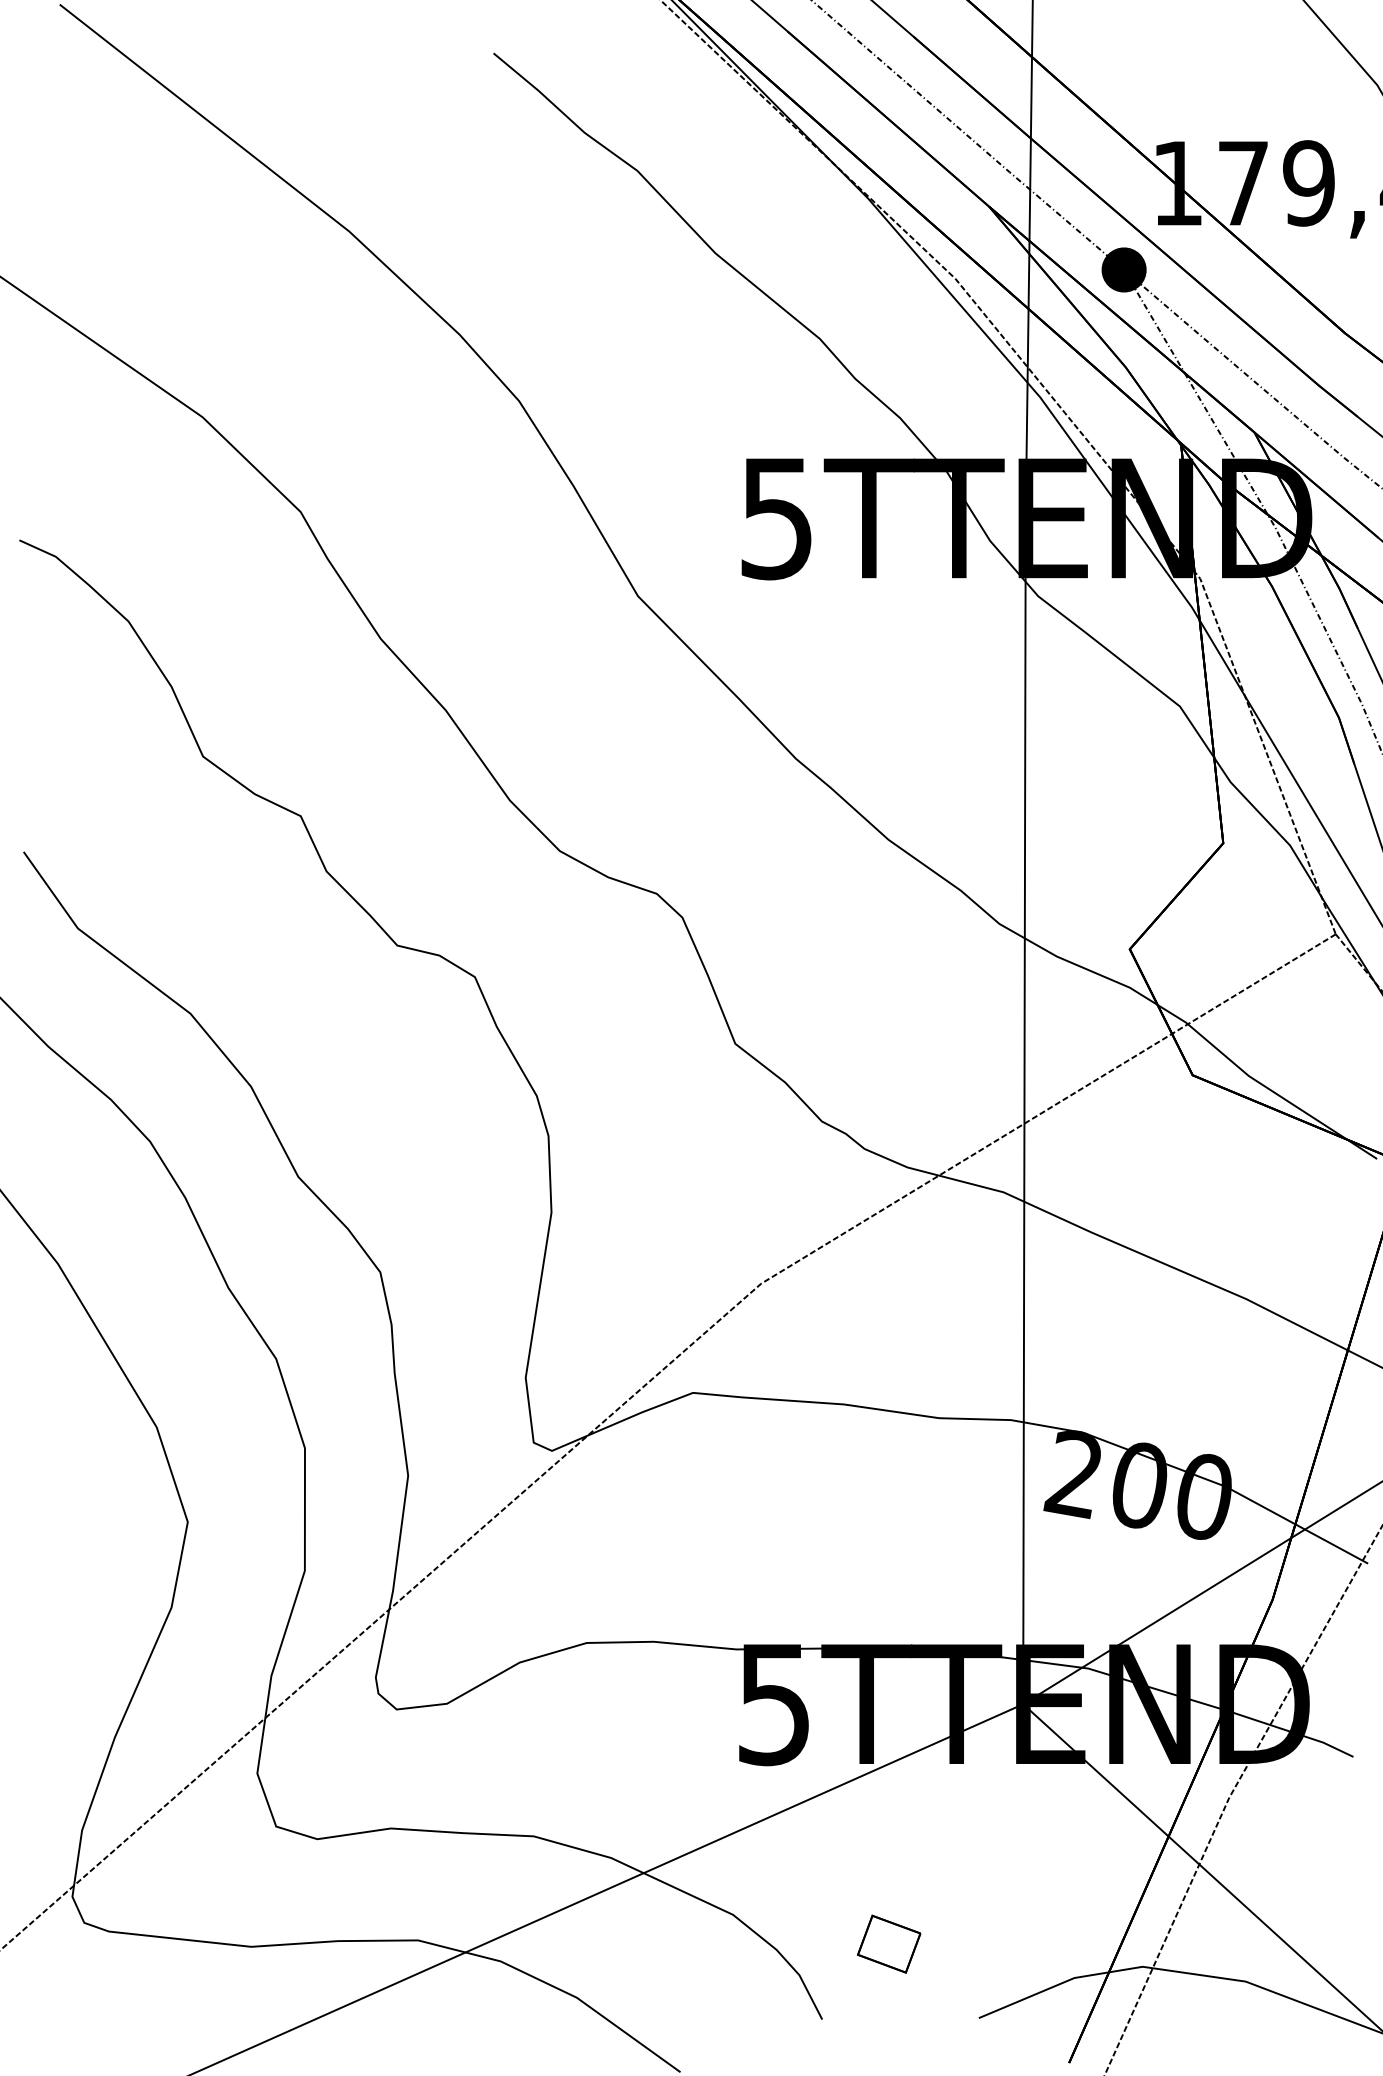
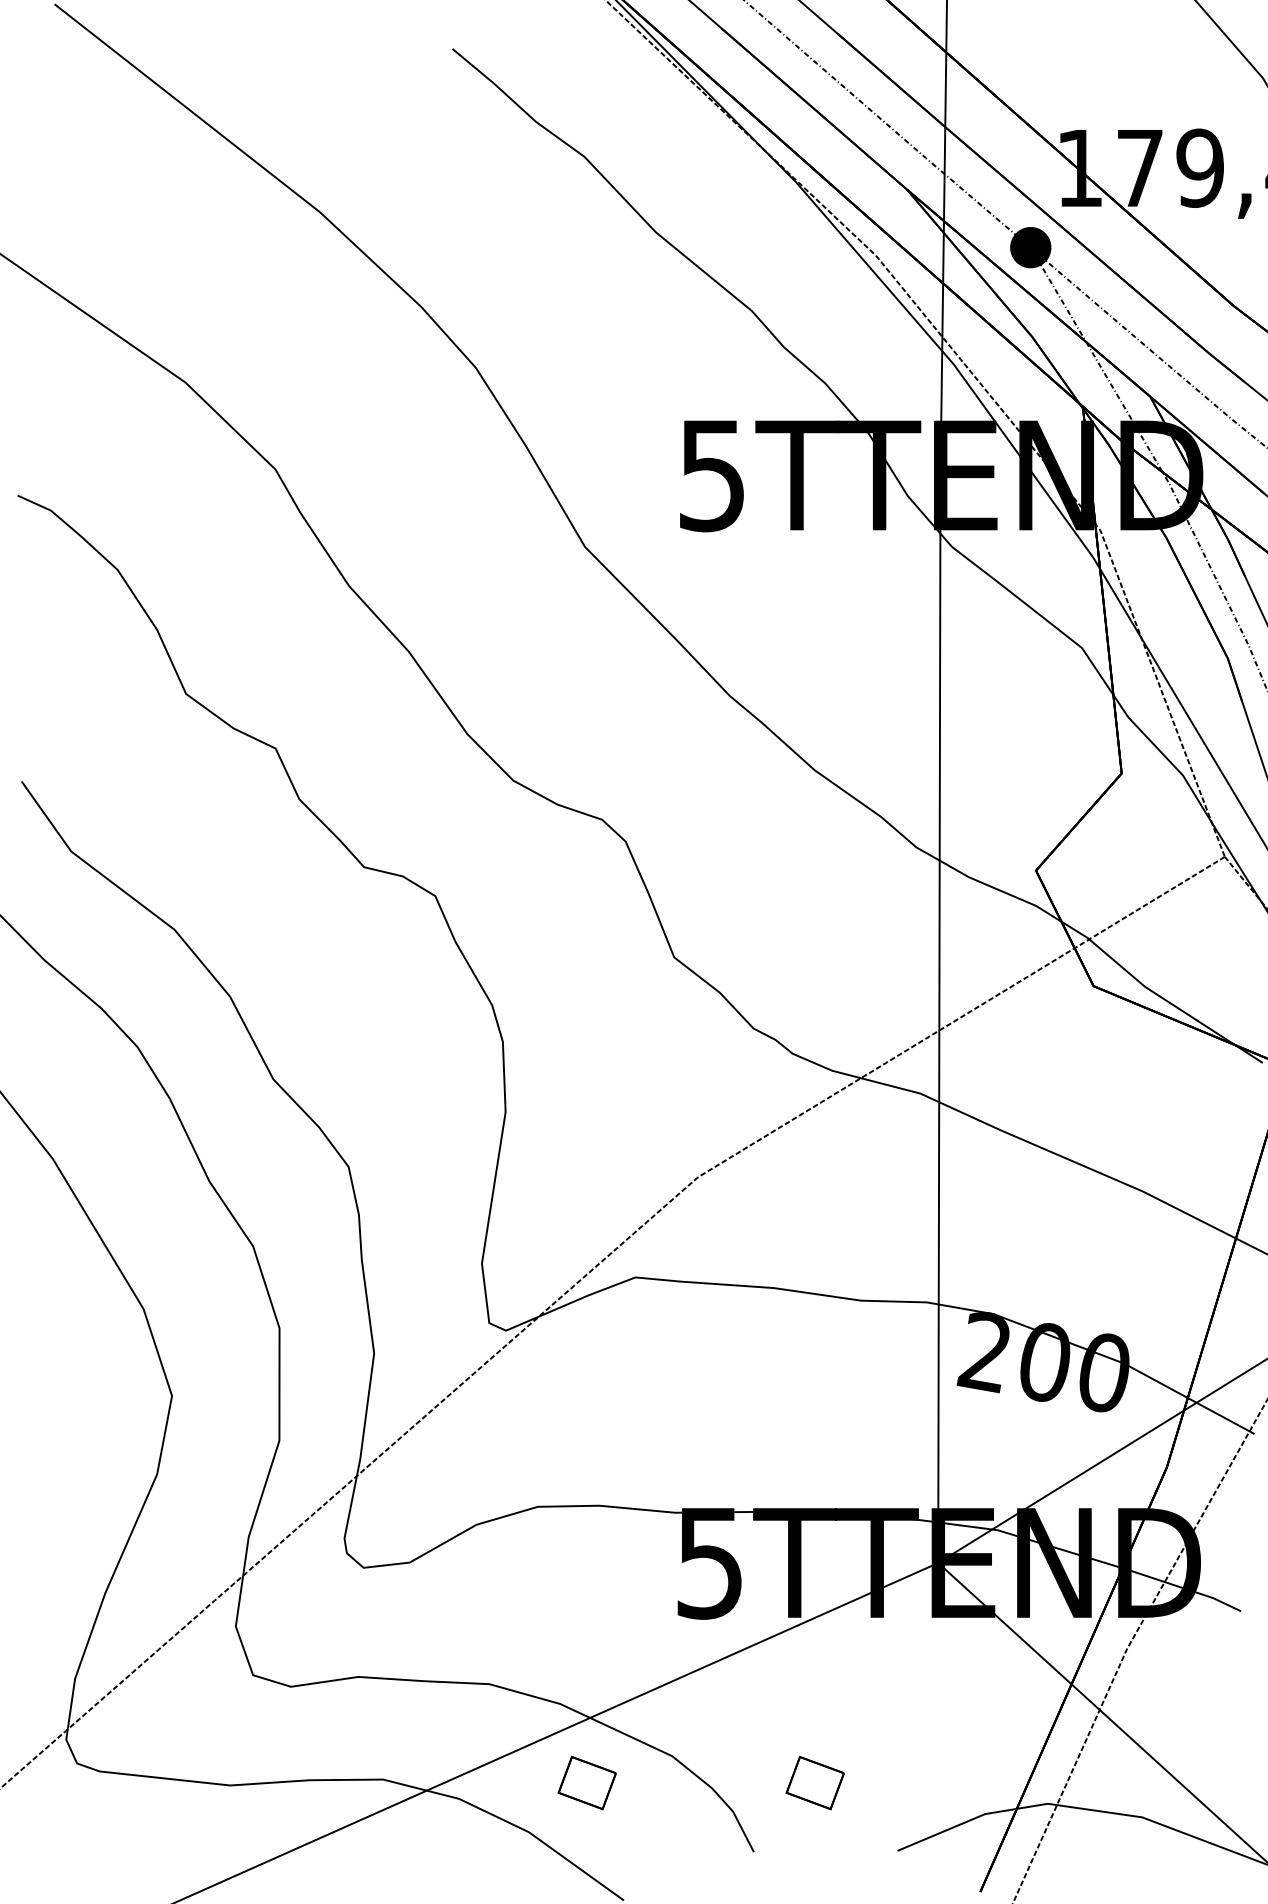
part: (639, 1943) -> (586, 1782), added

